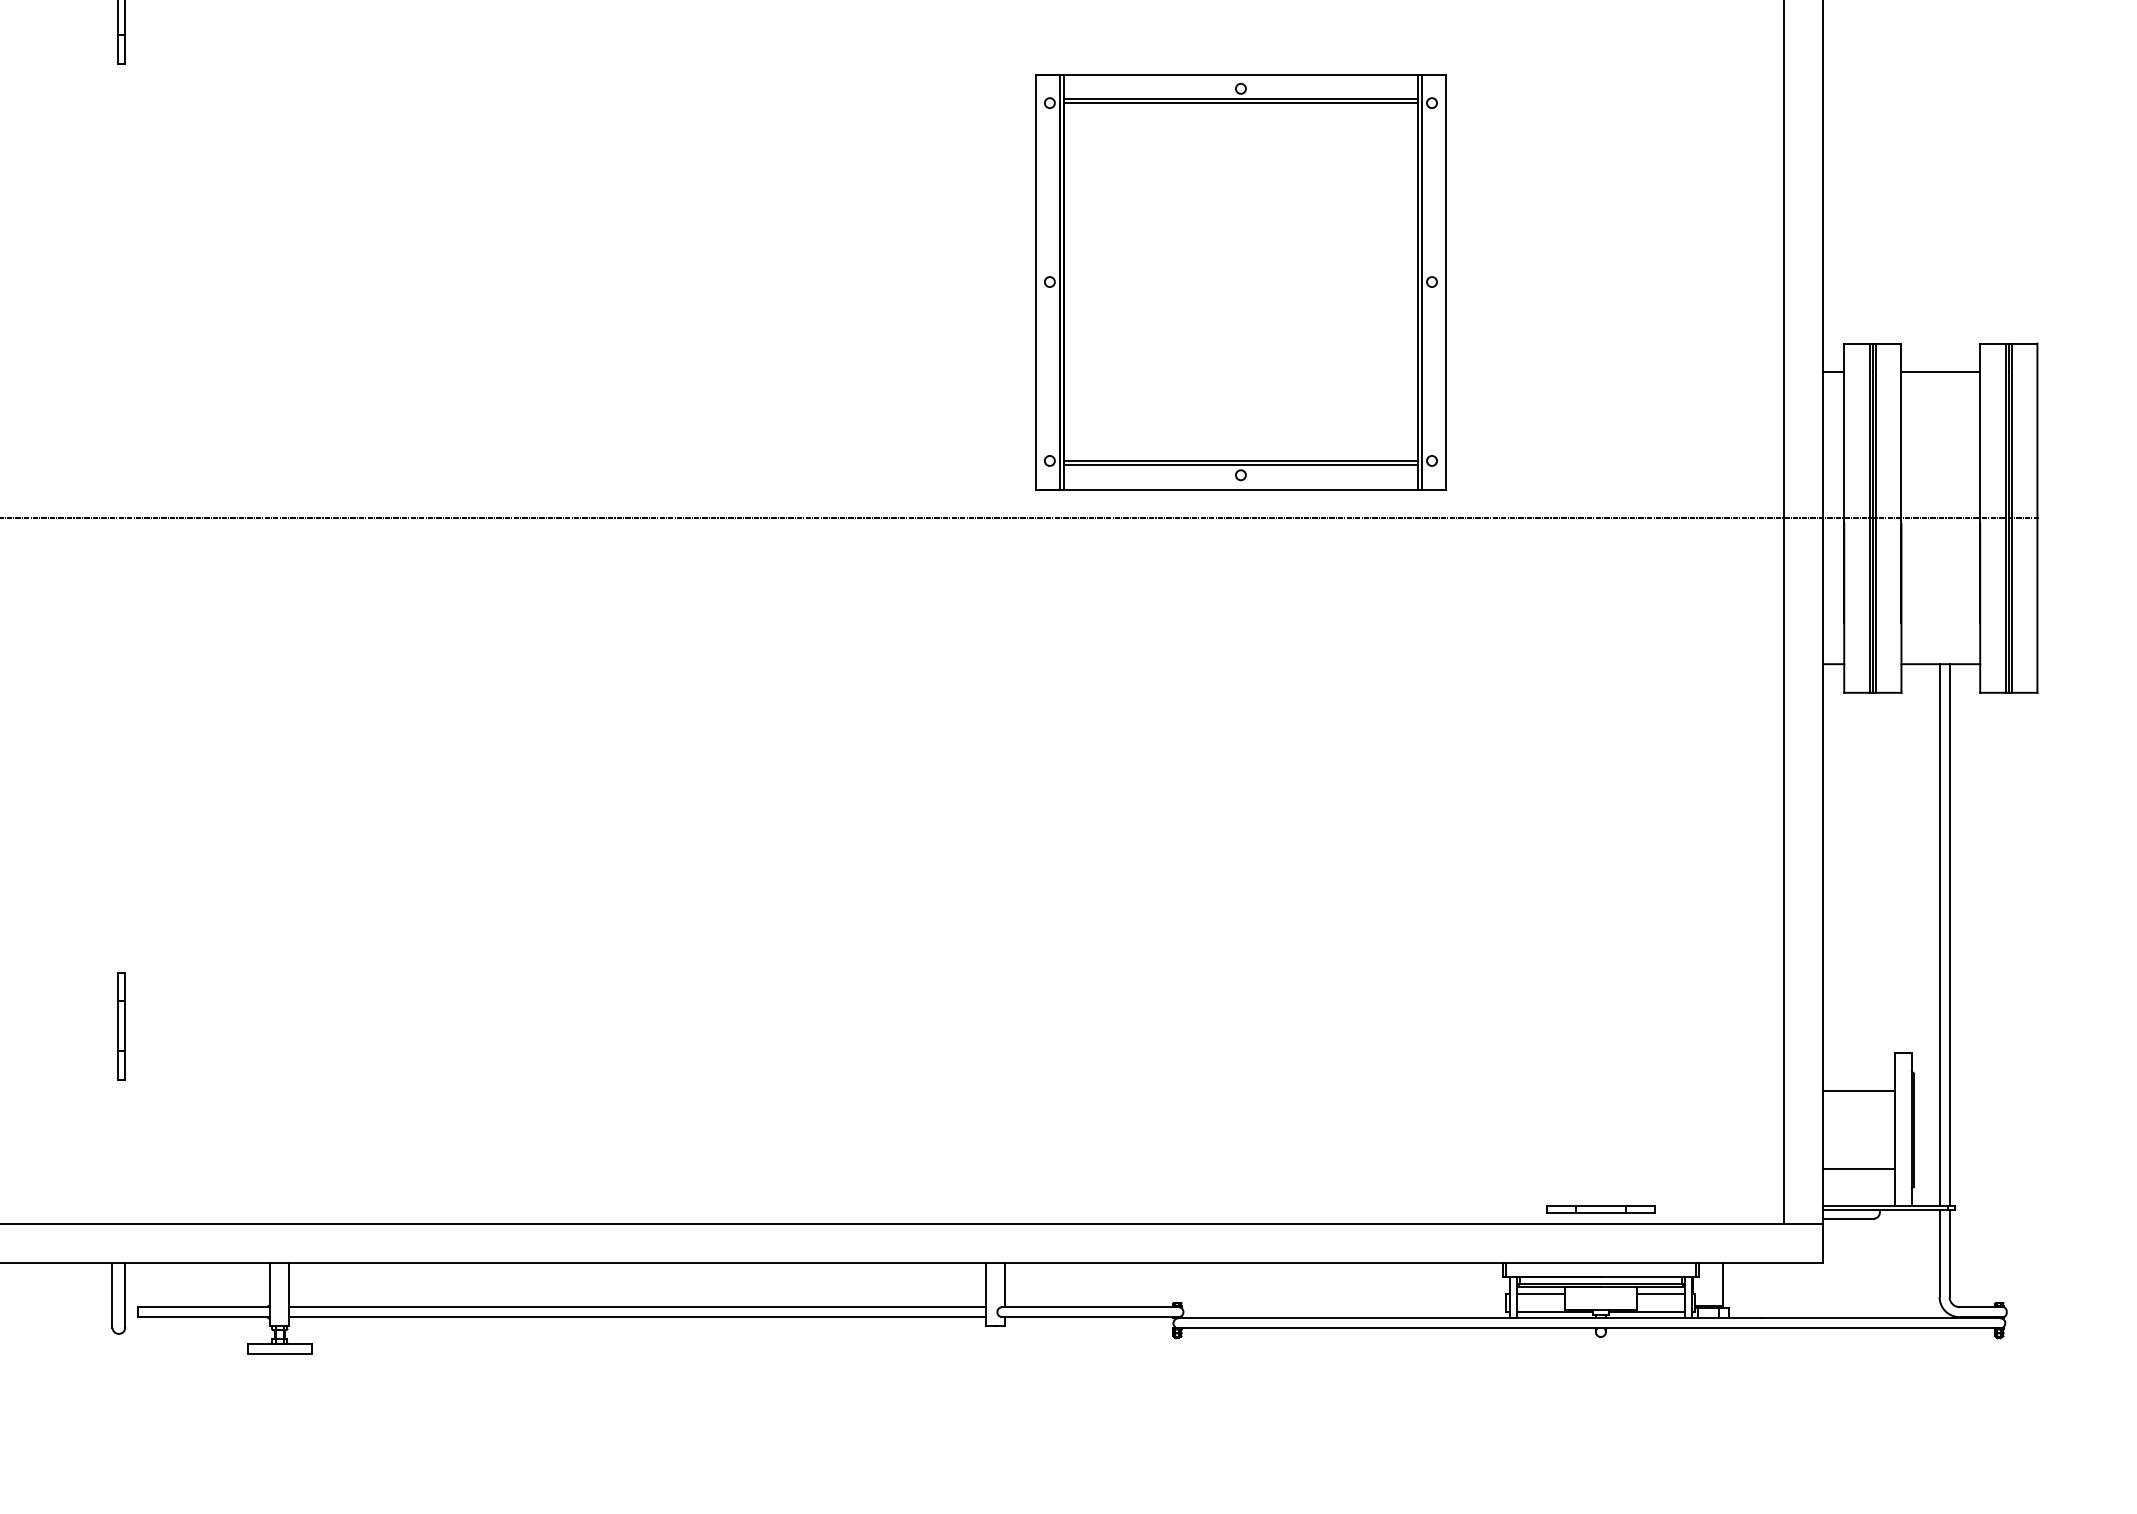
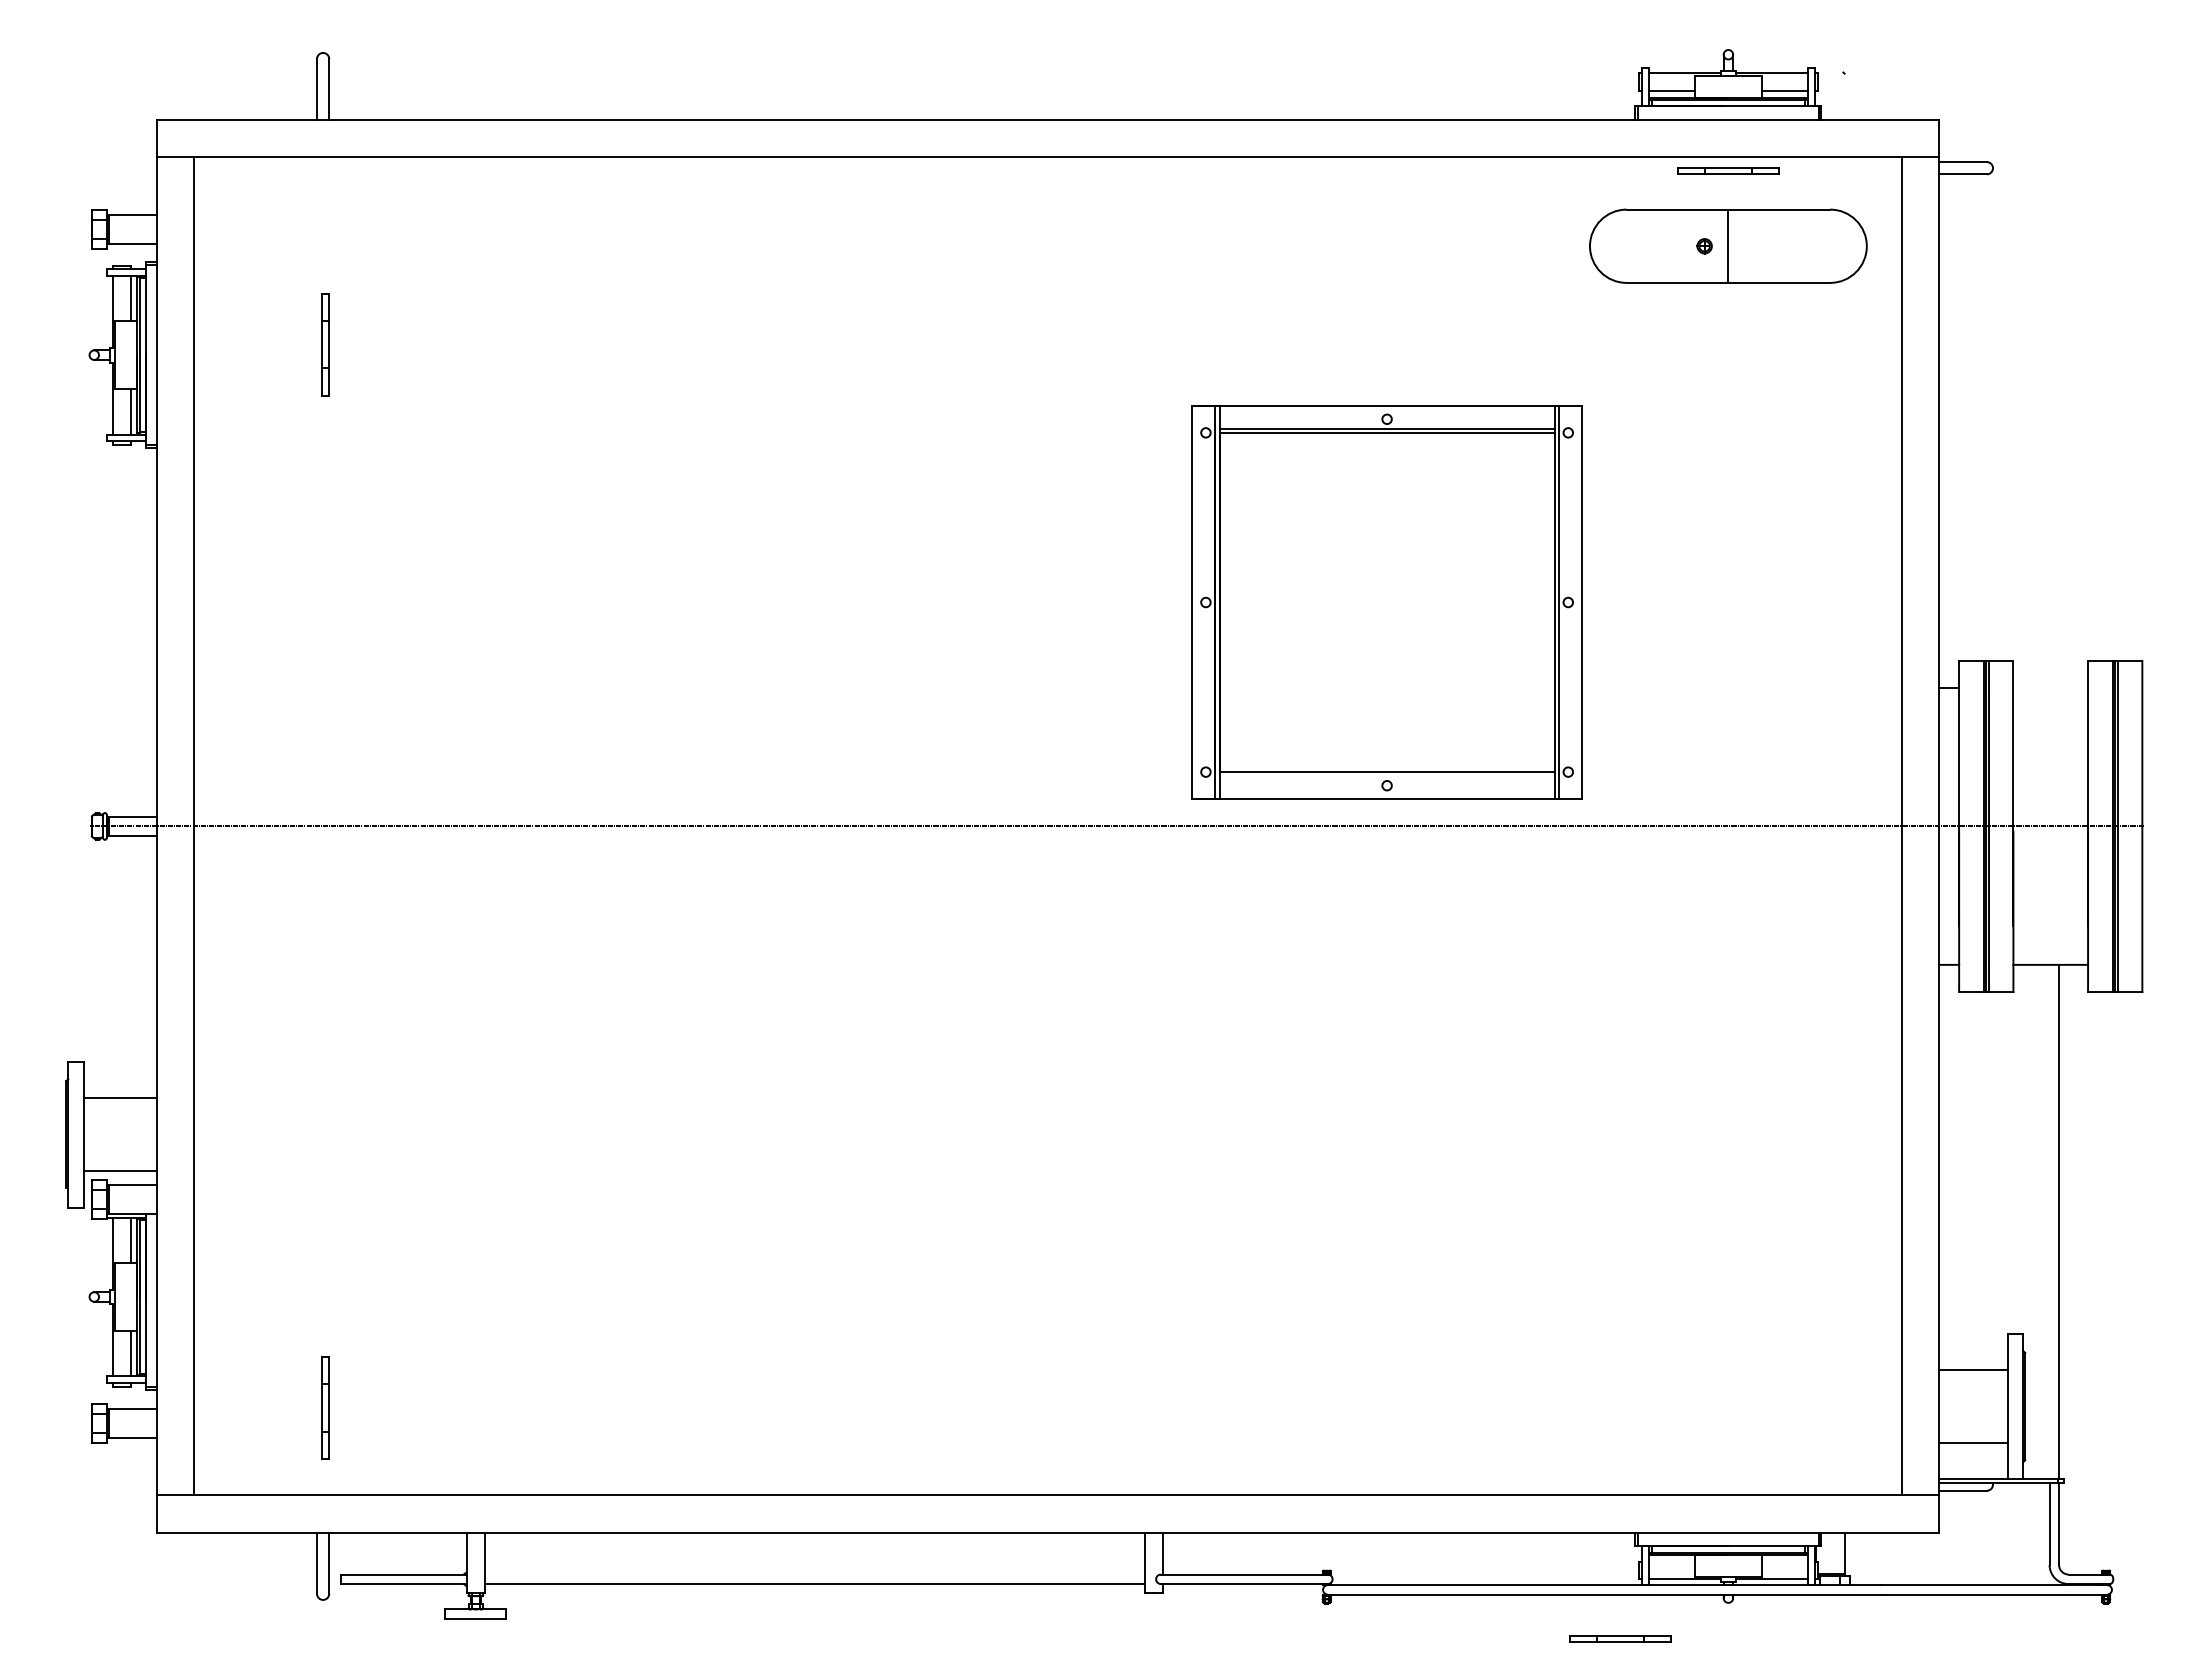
line: (1940, 372) -> (2050, 688), removed
line: (1240, 465) -> (1386, 776), removed
line: (1939, 934) -> (2049, 1221), removed
part: (121, 1025) -> (325, 1407), moved
part: (1600, 1209) -> (1620, 1638), moved
line: (1540, 1293) -> (1671, 1561), removed
line: (1660, 1293) -> (1784, 1561), removed
line: (637, 1307) -> (814, 1574), removed

